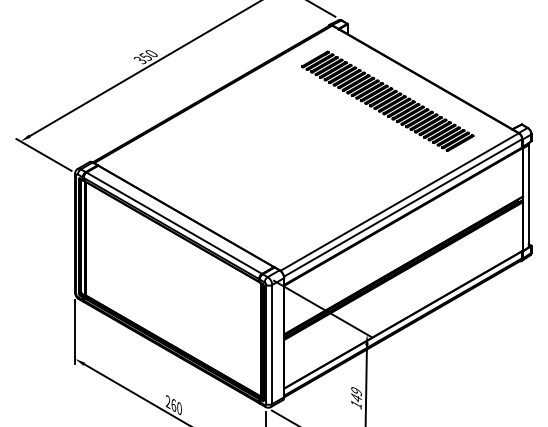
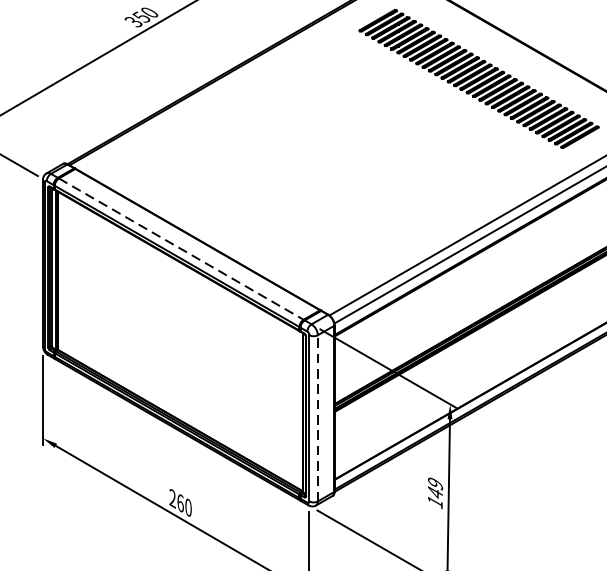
line: (174, 223) -> (181, 249), solid -> dashed
line: (272, 344) -> (318, 418), solid -> dashed

